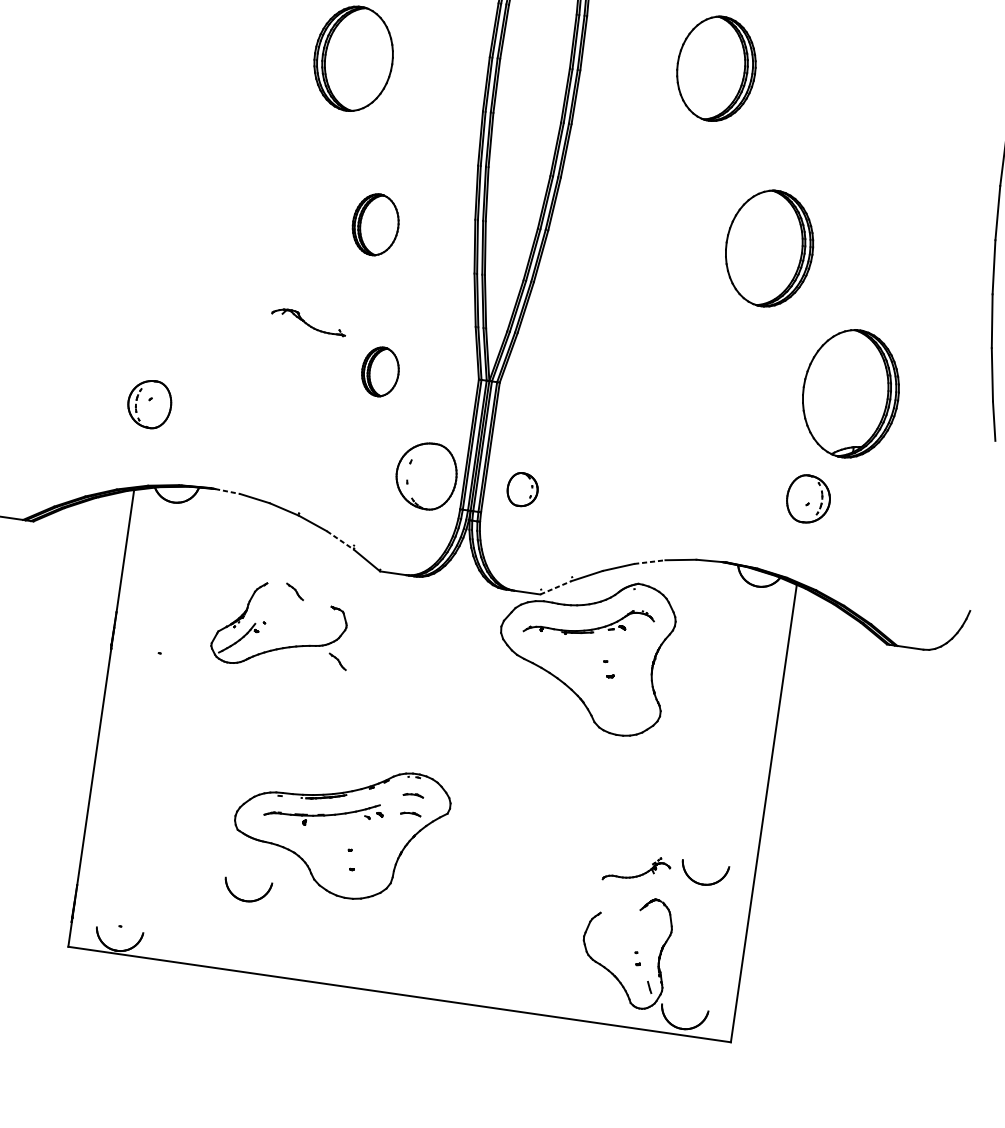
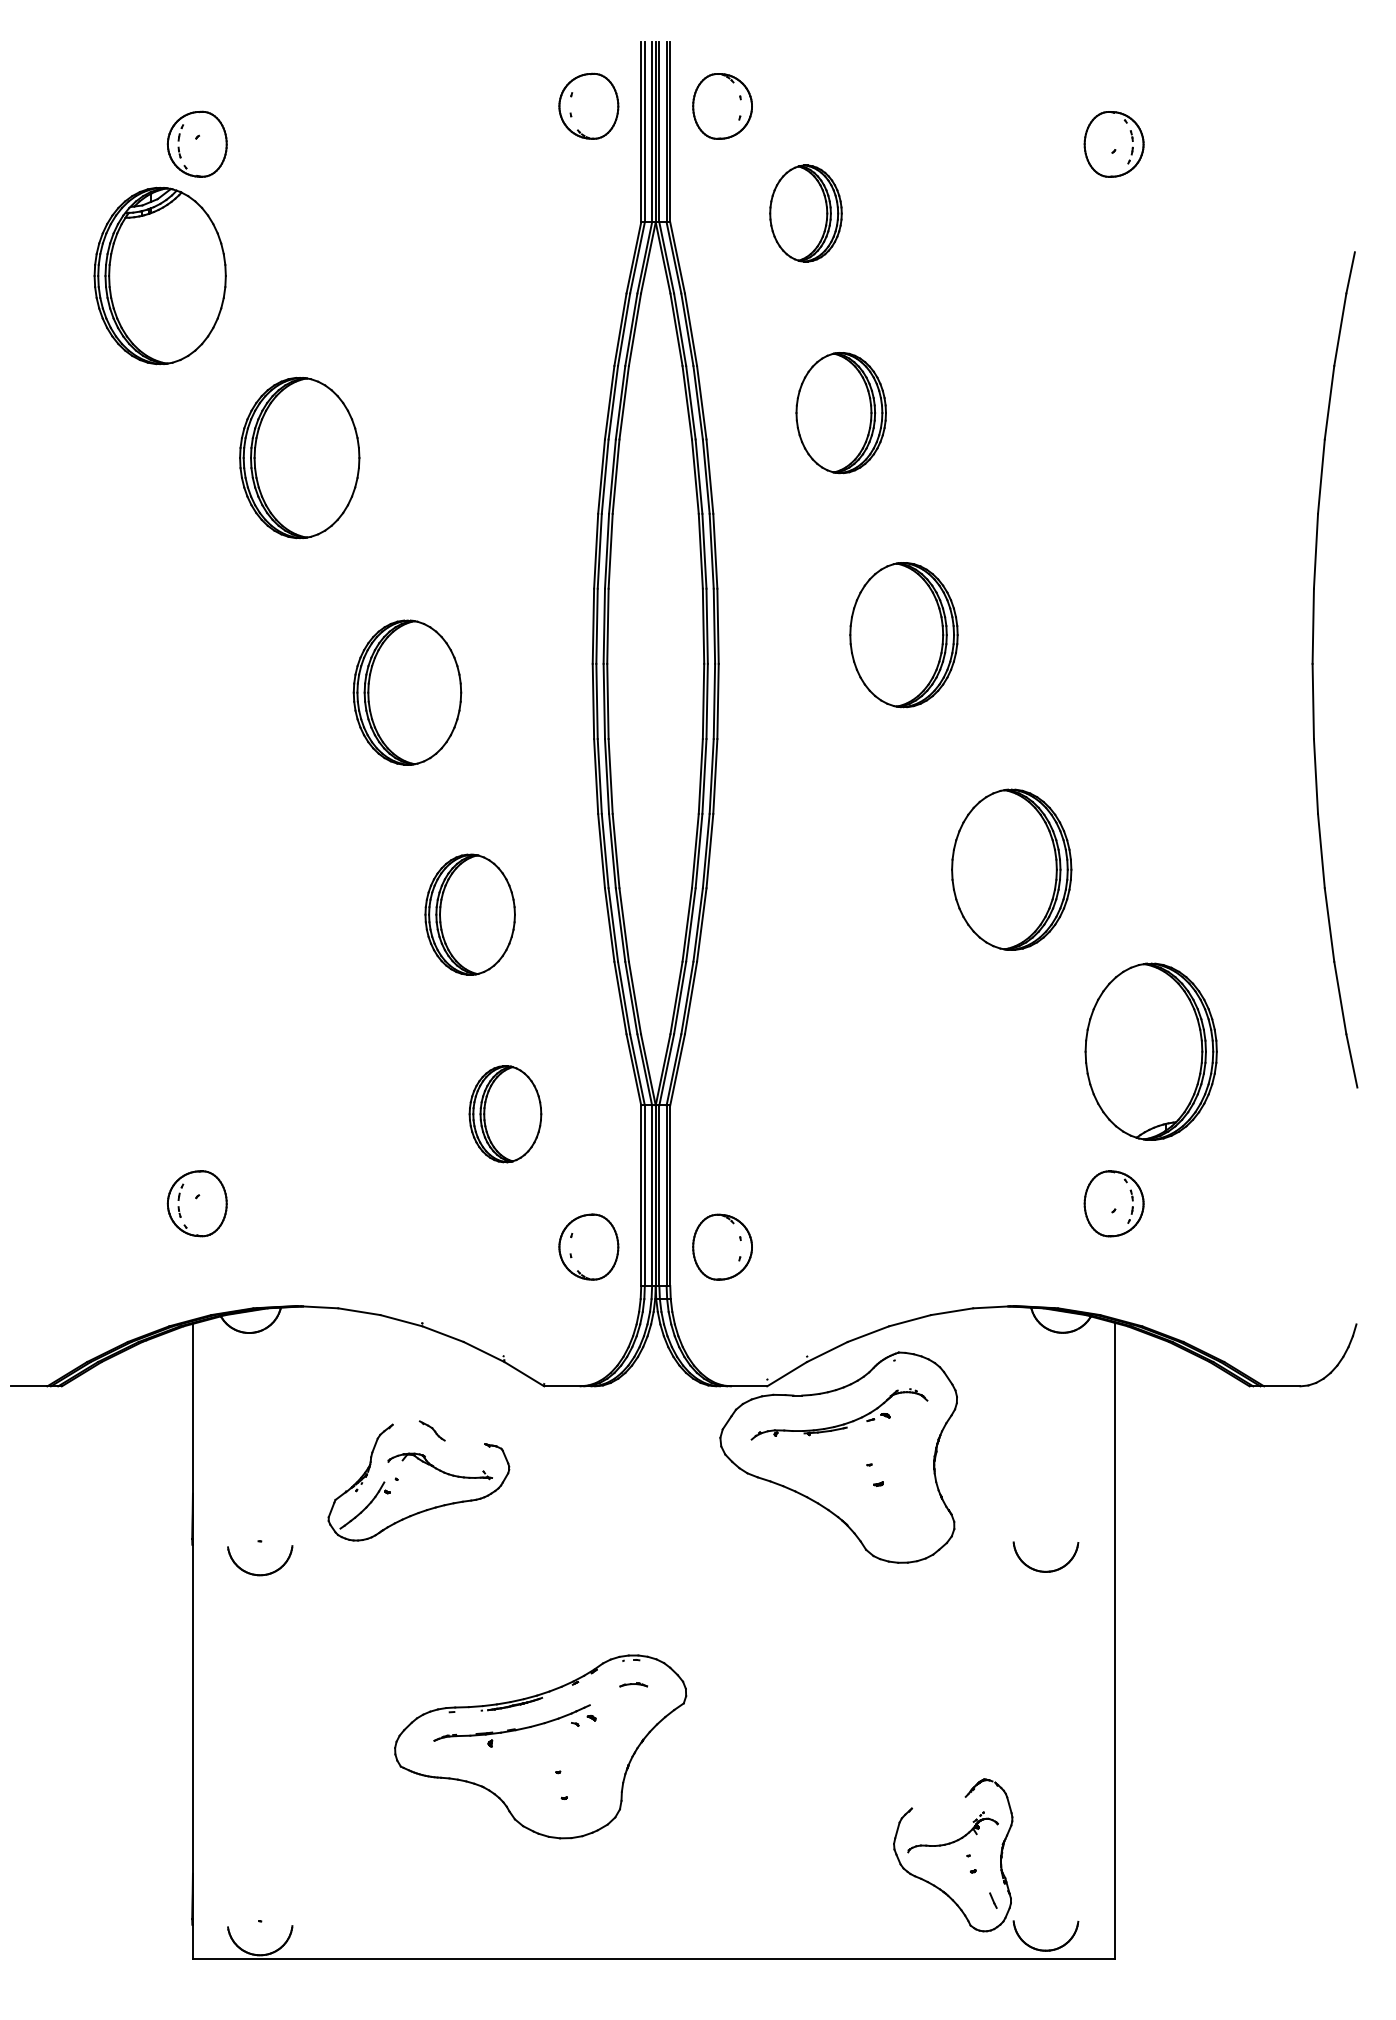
part: (375, 224) -> (469, 914), size x1.43
part: (308, 322) -> (439, 1466), moved
part: (380, 372) -> (505, 1114), size x1.43
part: (426, 475) -> (588, 1246), size x0.71
part: (522, 489) -> (722, 1246), size x1.43
line: (227, 491) -> (320, 1307), dashed -> solid
line: (340, 540) -> (484, 1352), dashed -> solid
line: (650, 562) -> (910, 1320), dashed -> solid
line: (556, 587) -> (787, 1373), dashed -> solid
part: (337, 661) -> (503, 1517), removed
part: (410, 813) -> (633, 1710), removed
part: (638, 875) -> (956, 1839), moved
part: (702, 883) -> (1045, 1570), moved
part: (242, 899) -> (255, 1573), moved

